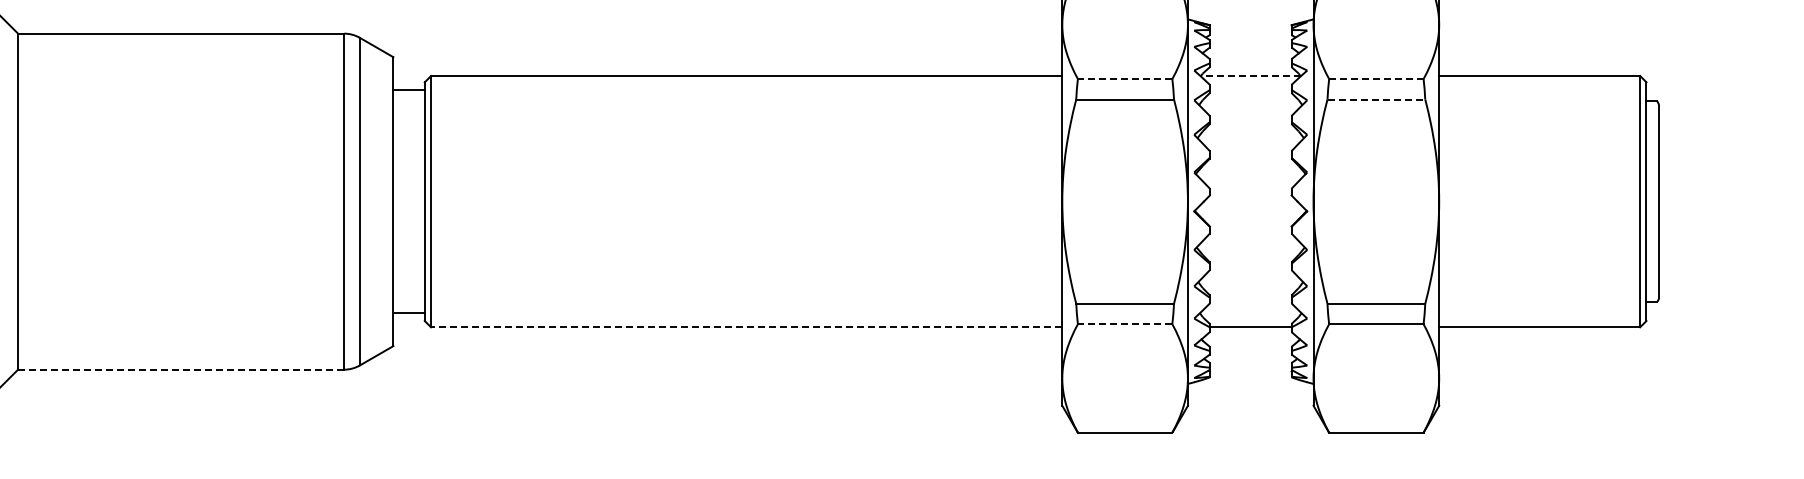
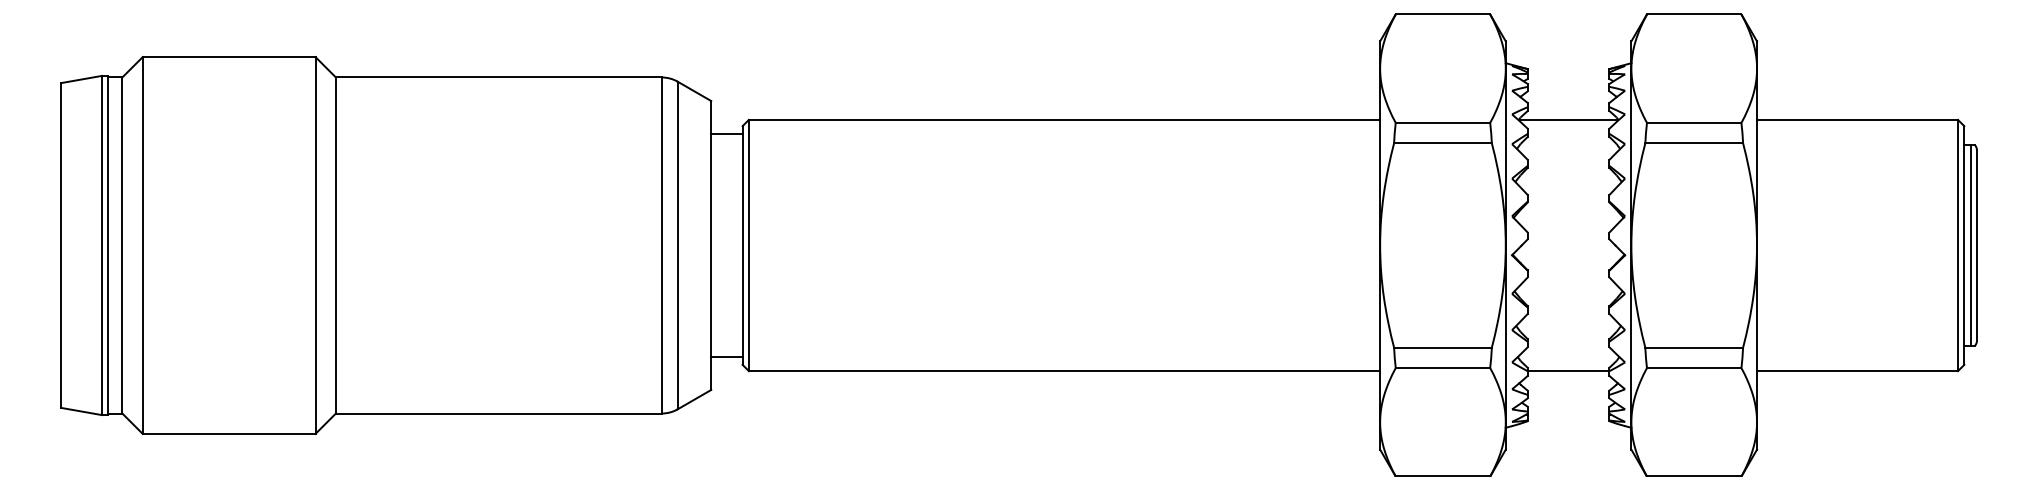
line: (1250, 75) -> (1568, 119), dashed -> solid
line: (1124, 78) -> (1442, 122), dashed -> solid
line: (1376, 78) -> (1694, 122), dashed -> solid
line: (1376, 99) -> (1694, 143), dashed -> solid
line: (1652, 201) -> (1970, 245), added
line: (1124, 324) -> (1442, 368), dashed -> solid
line: (746, 327) -> (1064, 371), dashed -> solid
line: (180, 369) -> (498, 413), dashed -> solid

